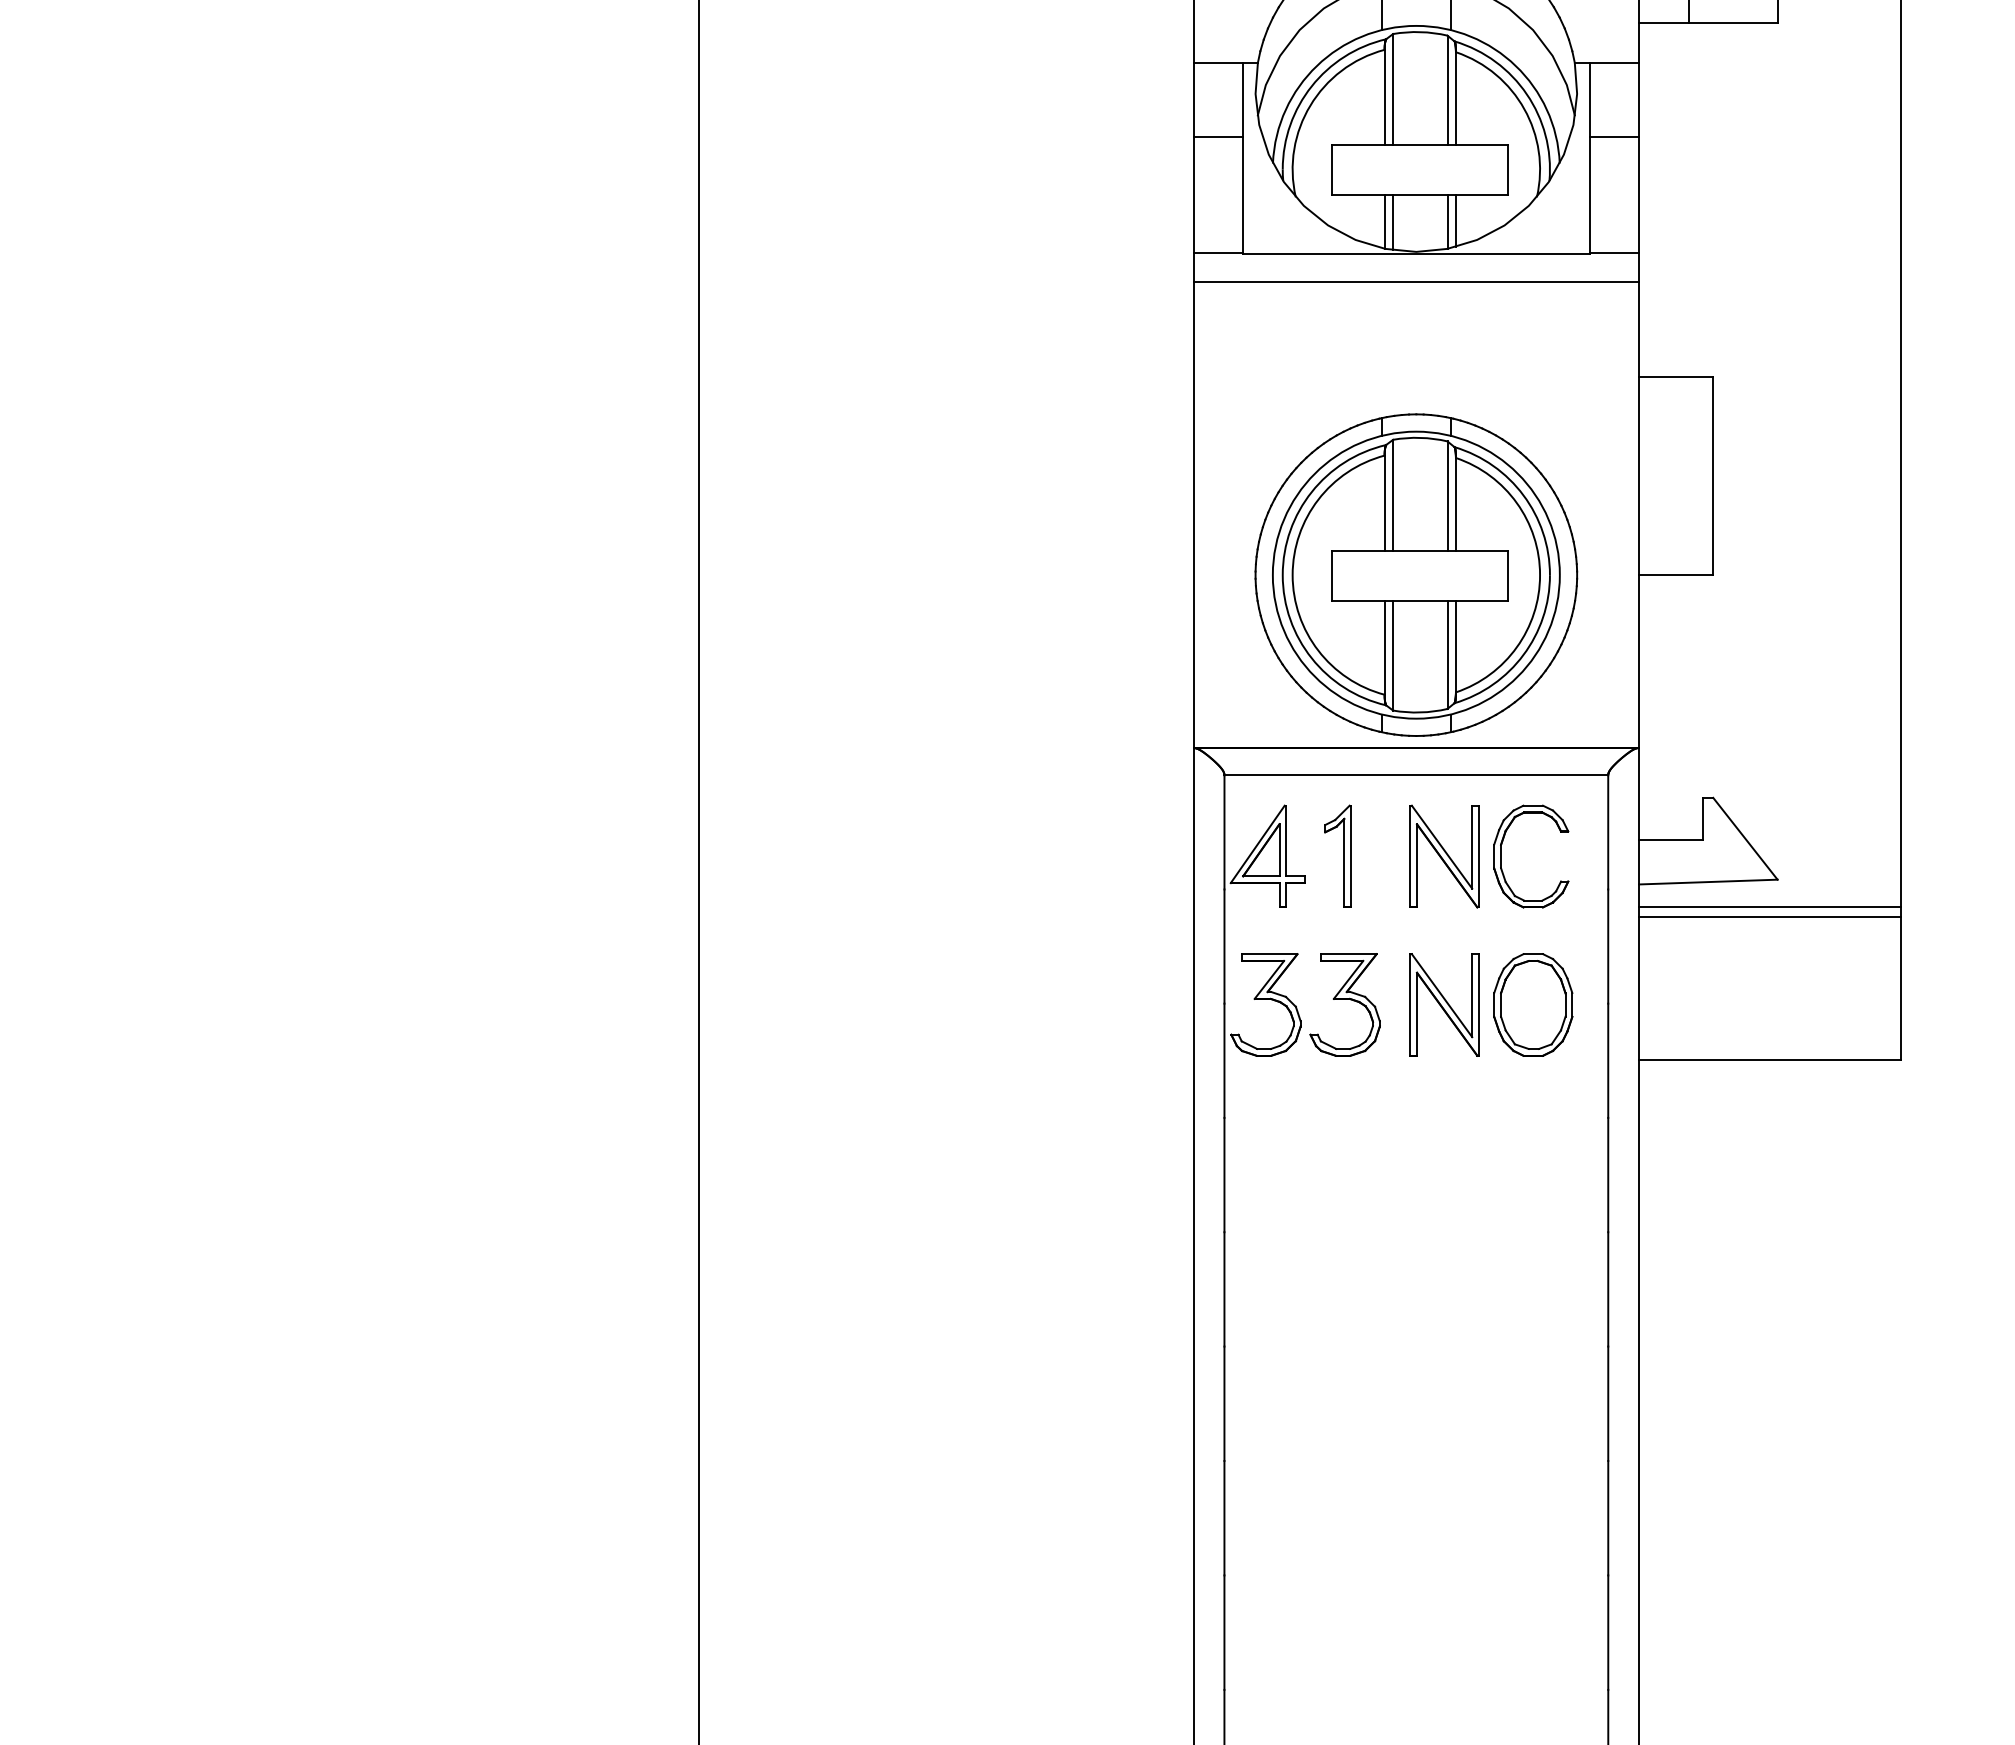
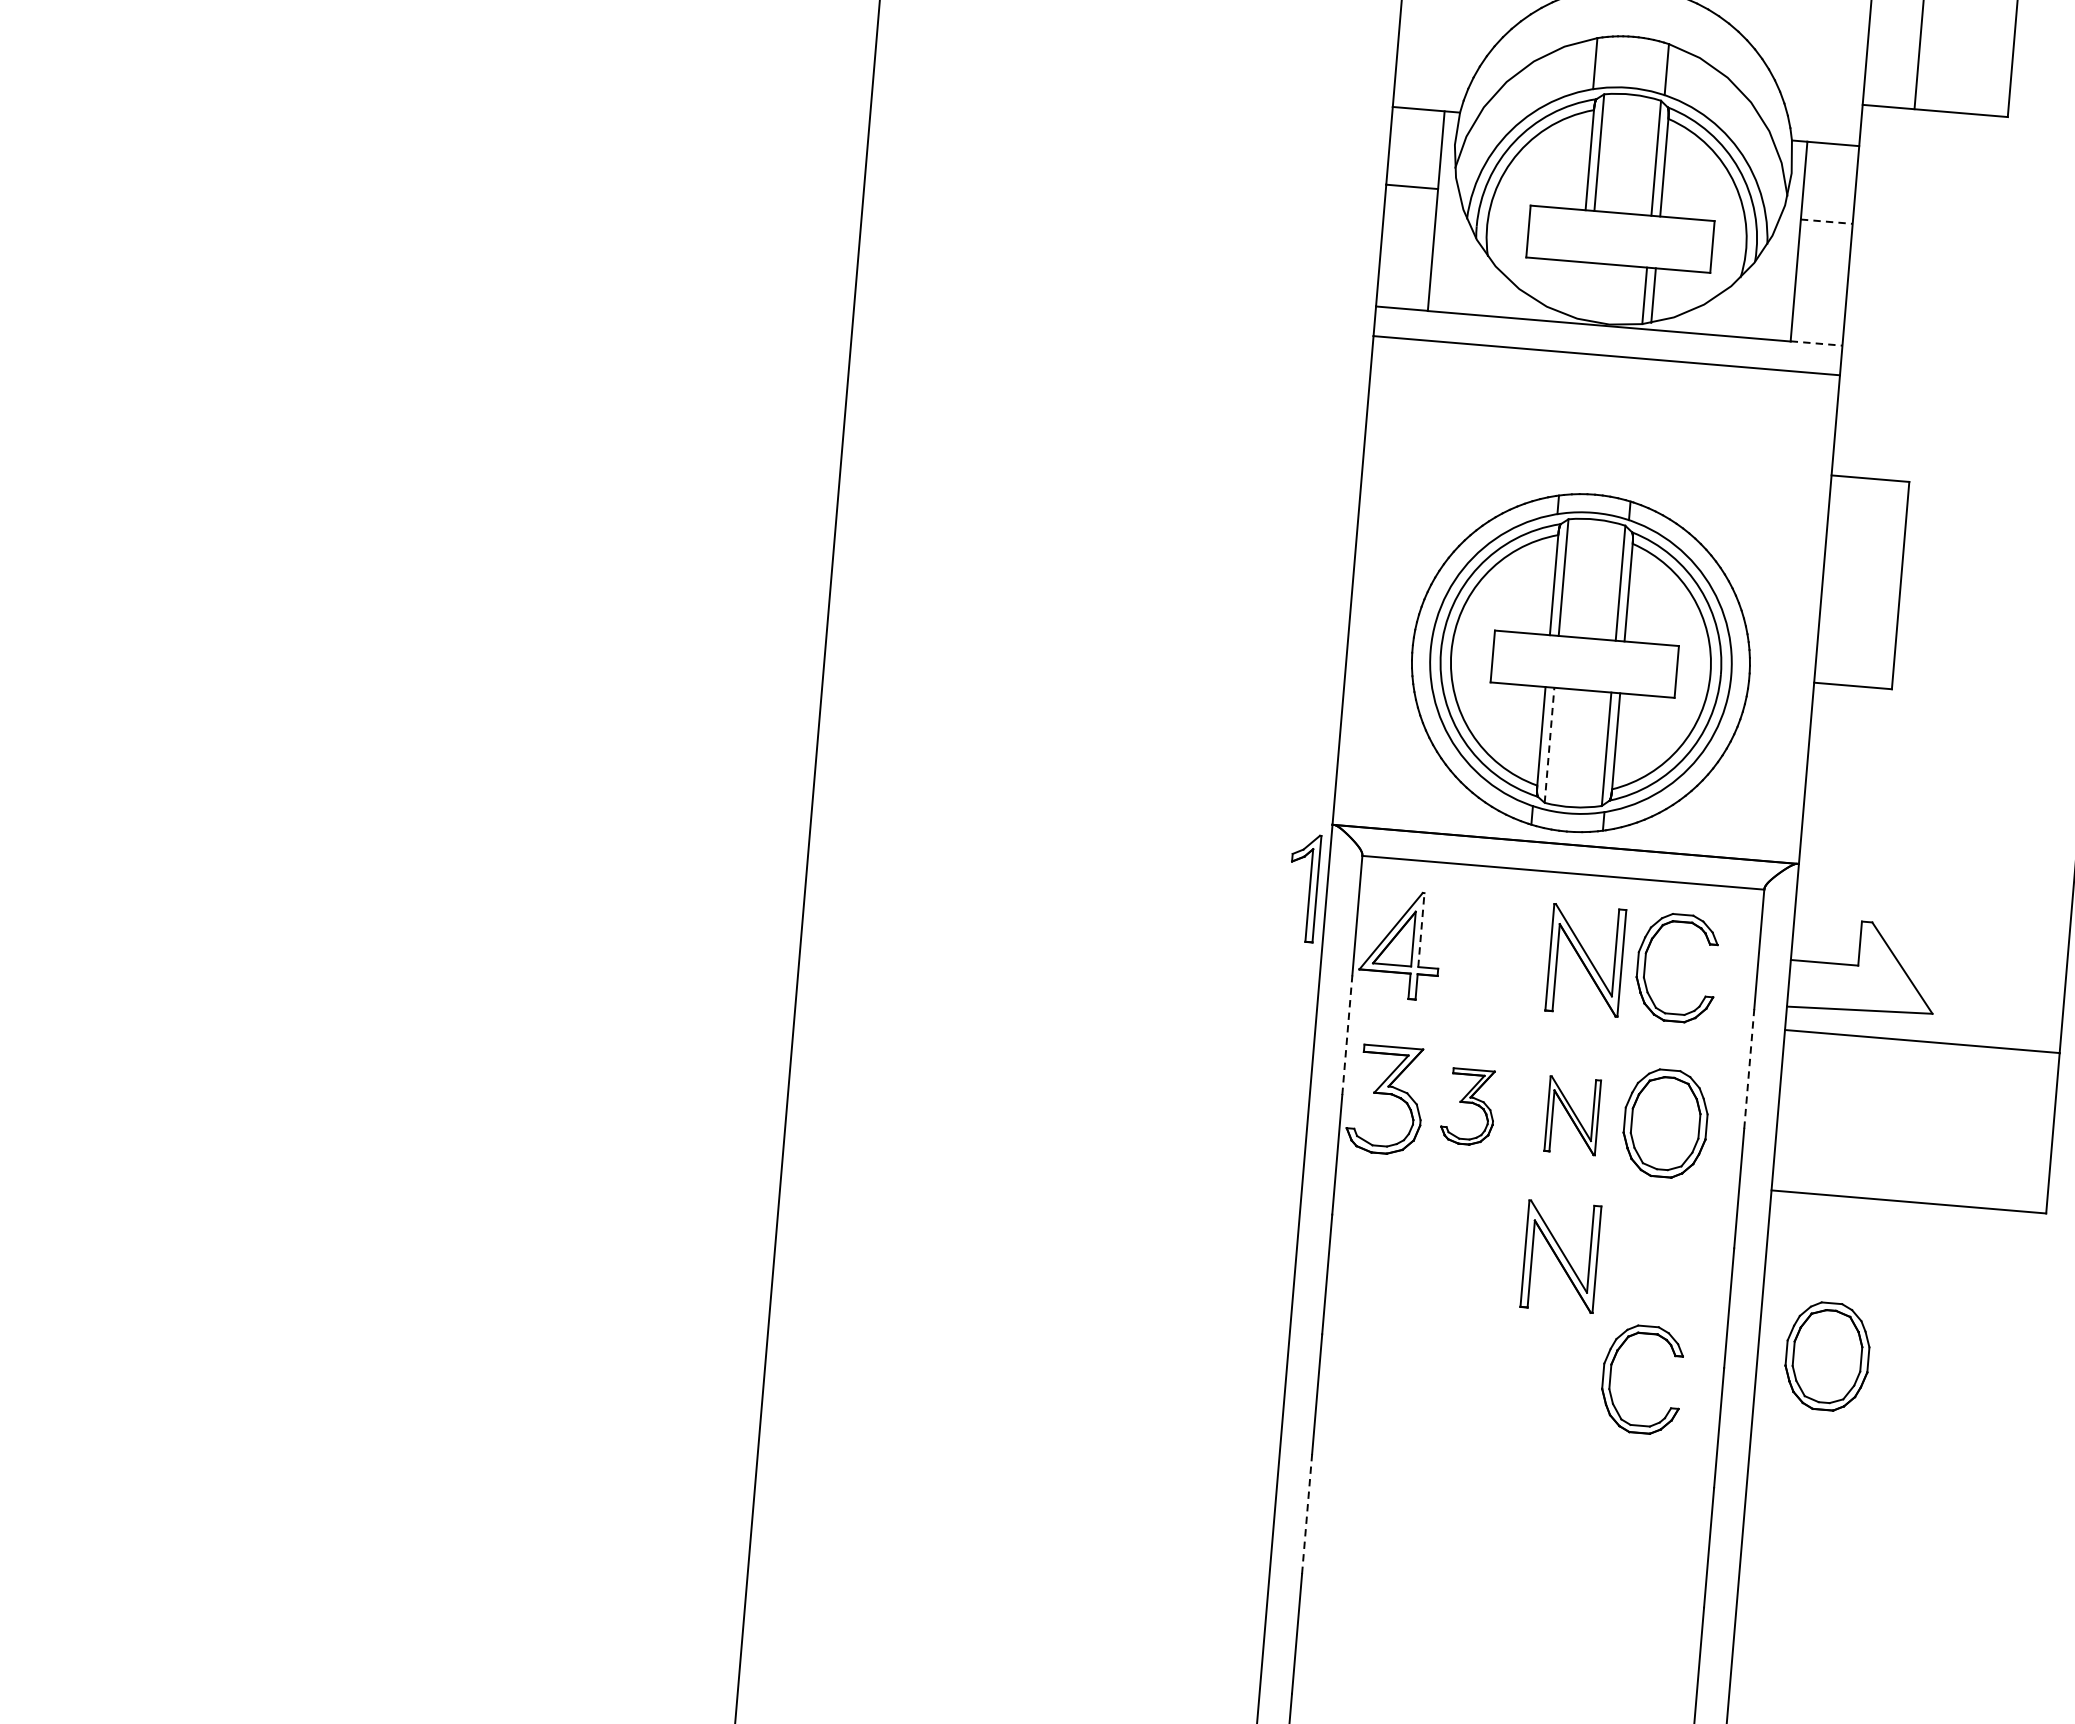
line: (1614, 137) -> (1826, 222), solid -> dashed
line: (1384, 221) -> (1578, 289), removed
line: (1393, 222) -> (1588, 291), removed
line: (1614, 253) -> (1816, 343), solid -> dashed
line: (1393, 655) -> (1549, 745), solid -> dashed
line: (1286, 840) -> (1421, 929), solid -> dashed
part: (1337, 855) -> (1302, 886), moved
line: (1770, 916) -> (1921, 1051), removed
line: (1224, 946) -> (1347, 1035), solid -> dashed
line: (1608, 946) -> (1749, 1068), solid -> dashed
part: (1344, 1004) -> (1467, 1106), size x0.7
part: (1444, 1004) -> (1572, 1115), size x0.7
part: (1444, 1139) -> (1560, 1256), added
part: (1705, 1212) -> (1827, 1356), added
part: (1501, 1249) -> (1610, 1376), added
line: (1224, 1403) -> (1307, 1513), solid -> dashed

